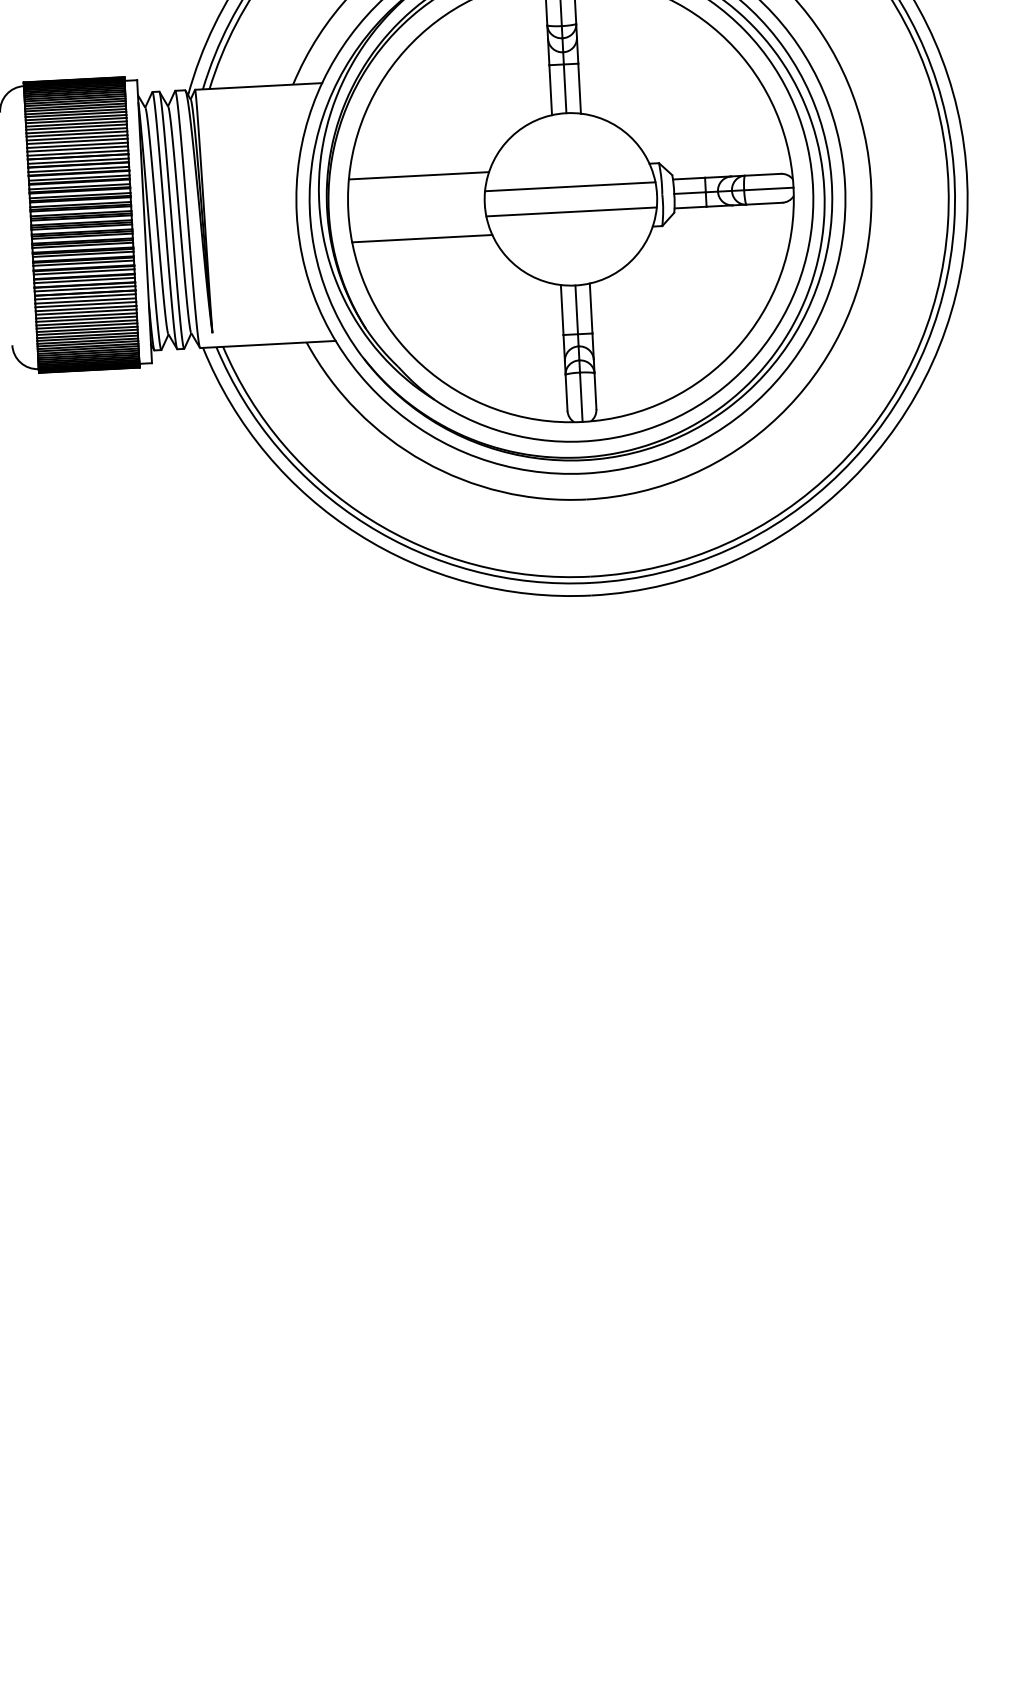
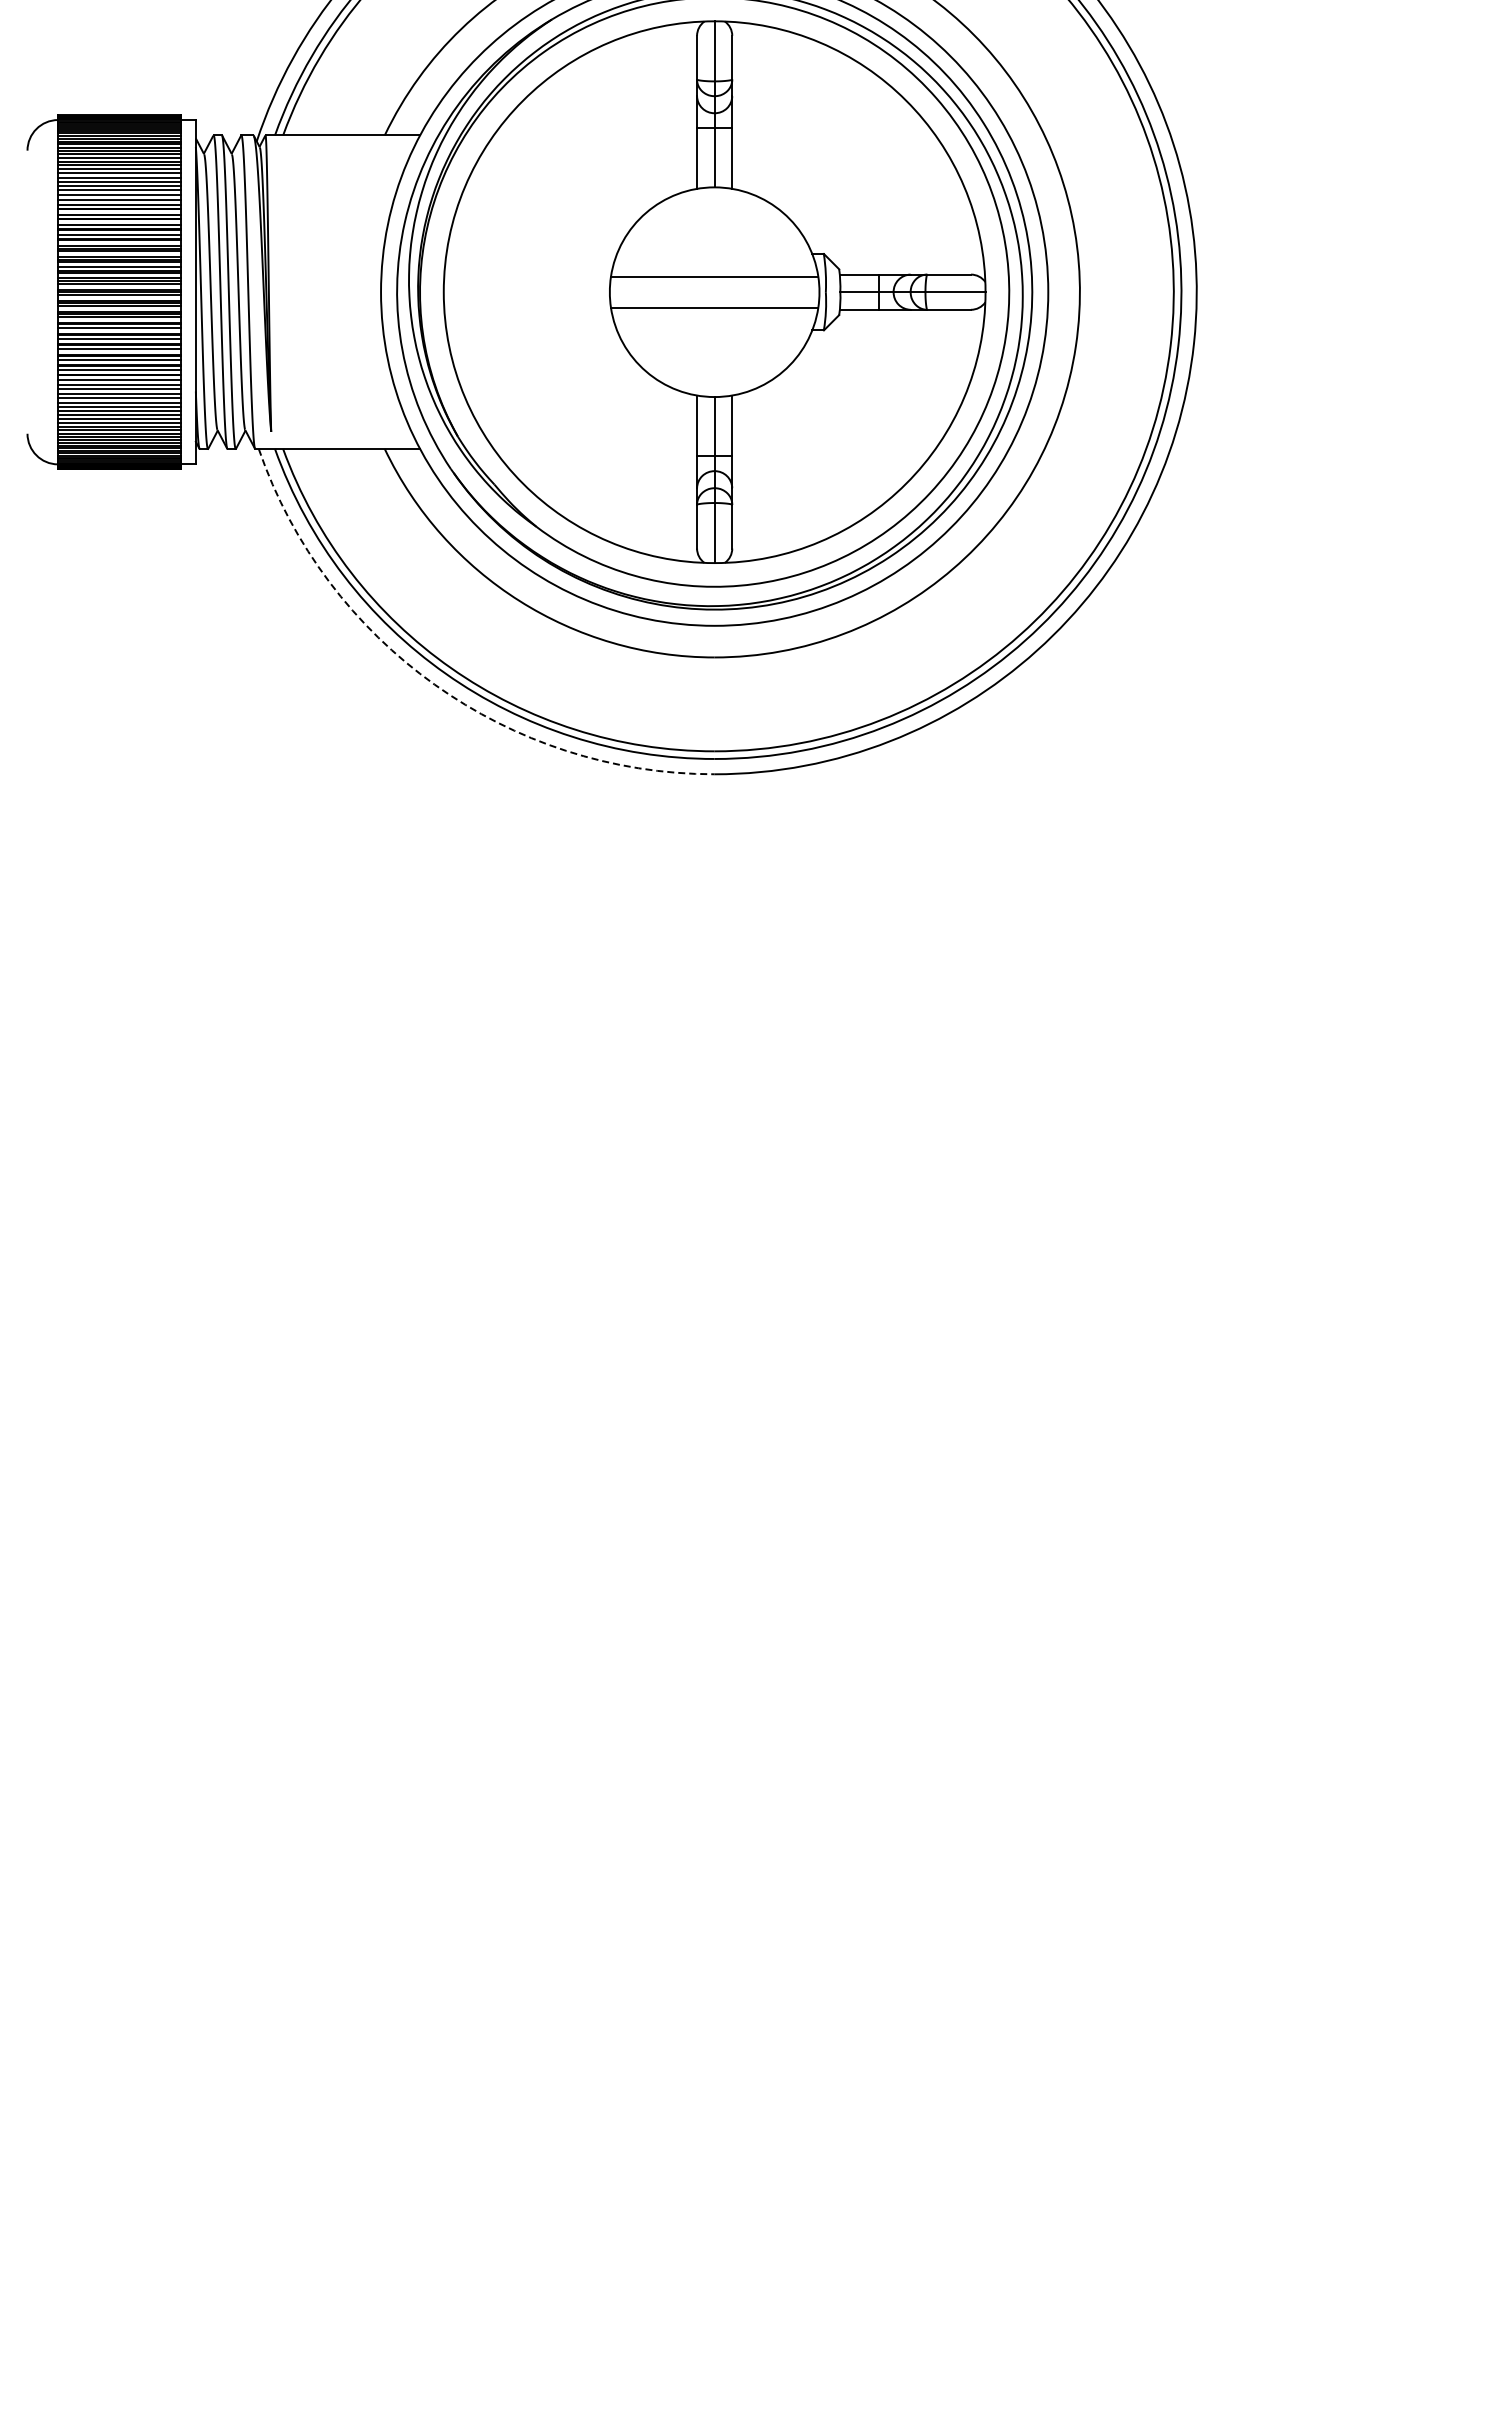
line: (418, 175) -> (531, 253), removed
line: (422, 238) -> (531, 330), removed
arc: (357, 533) -> (434, 684), solid -> dashed

